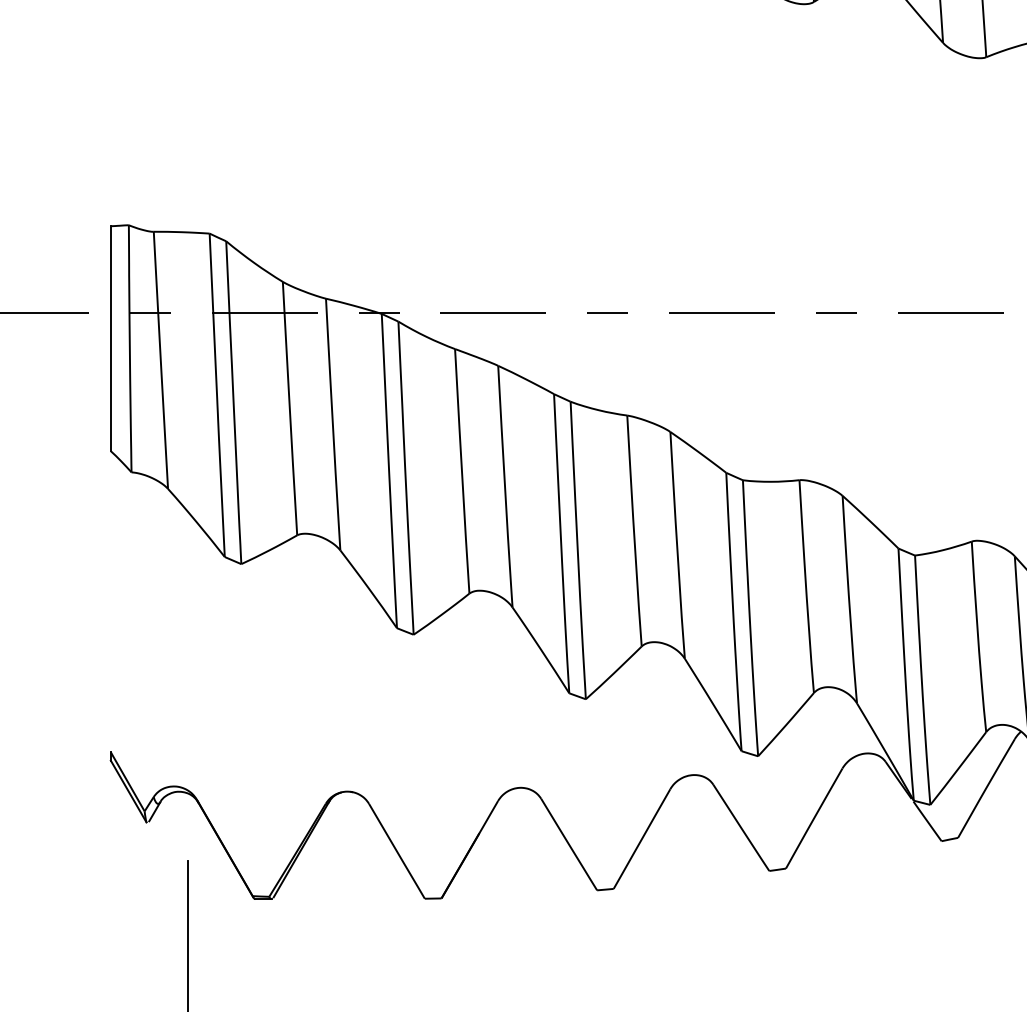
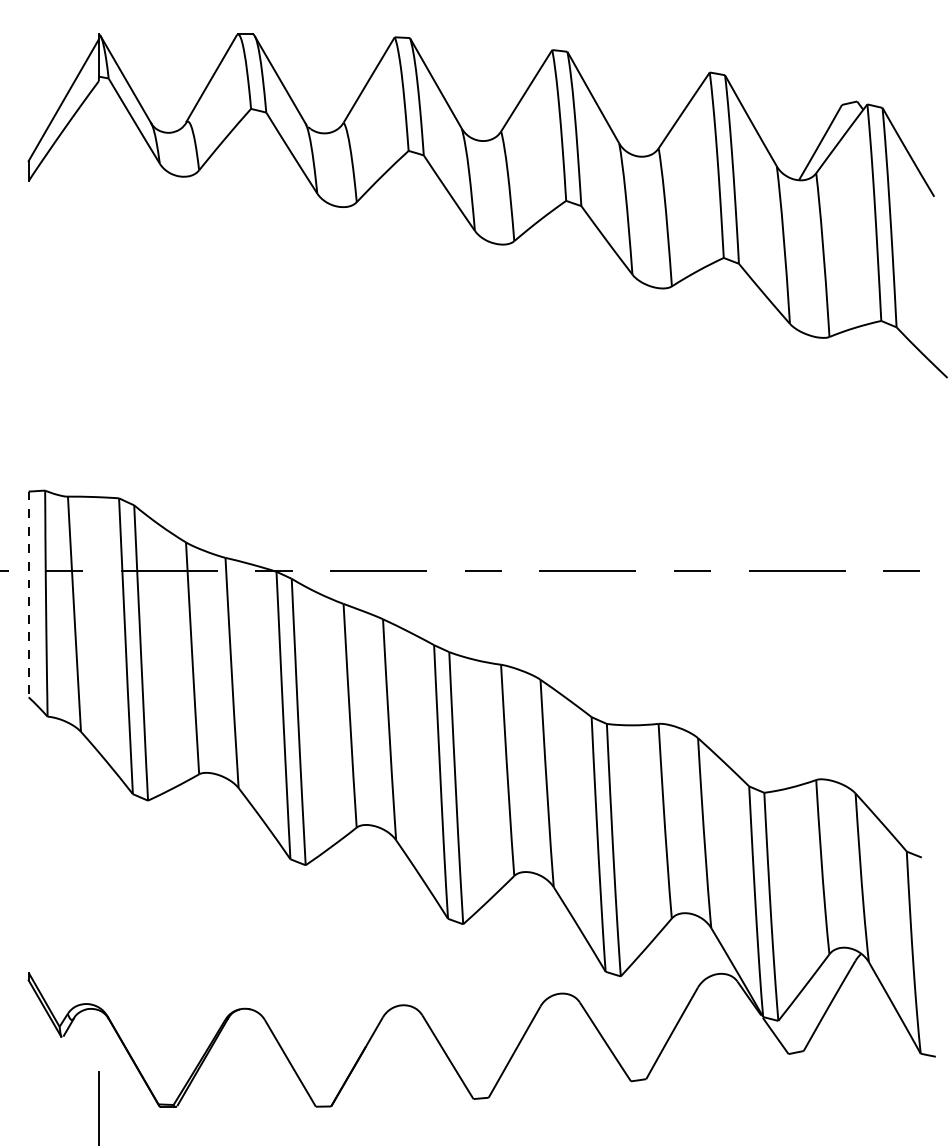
line: (110, 338) -> (28, 594), solid -> dashed

